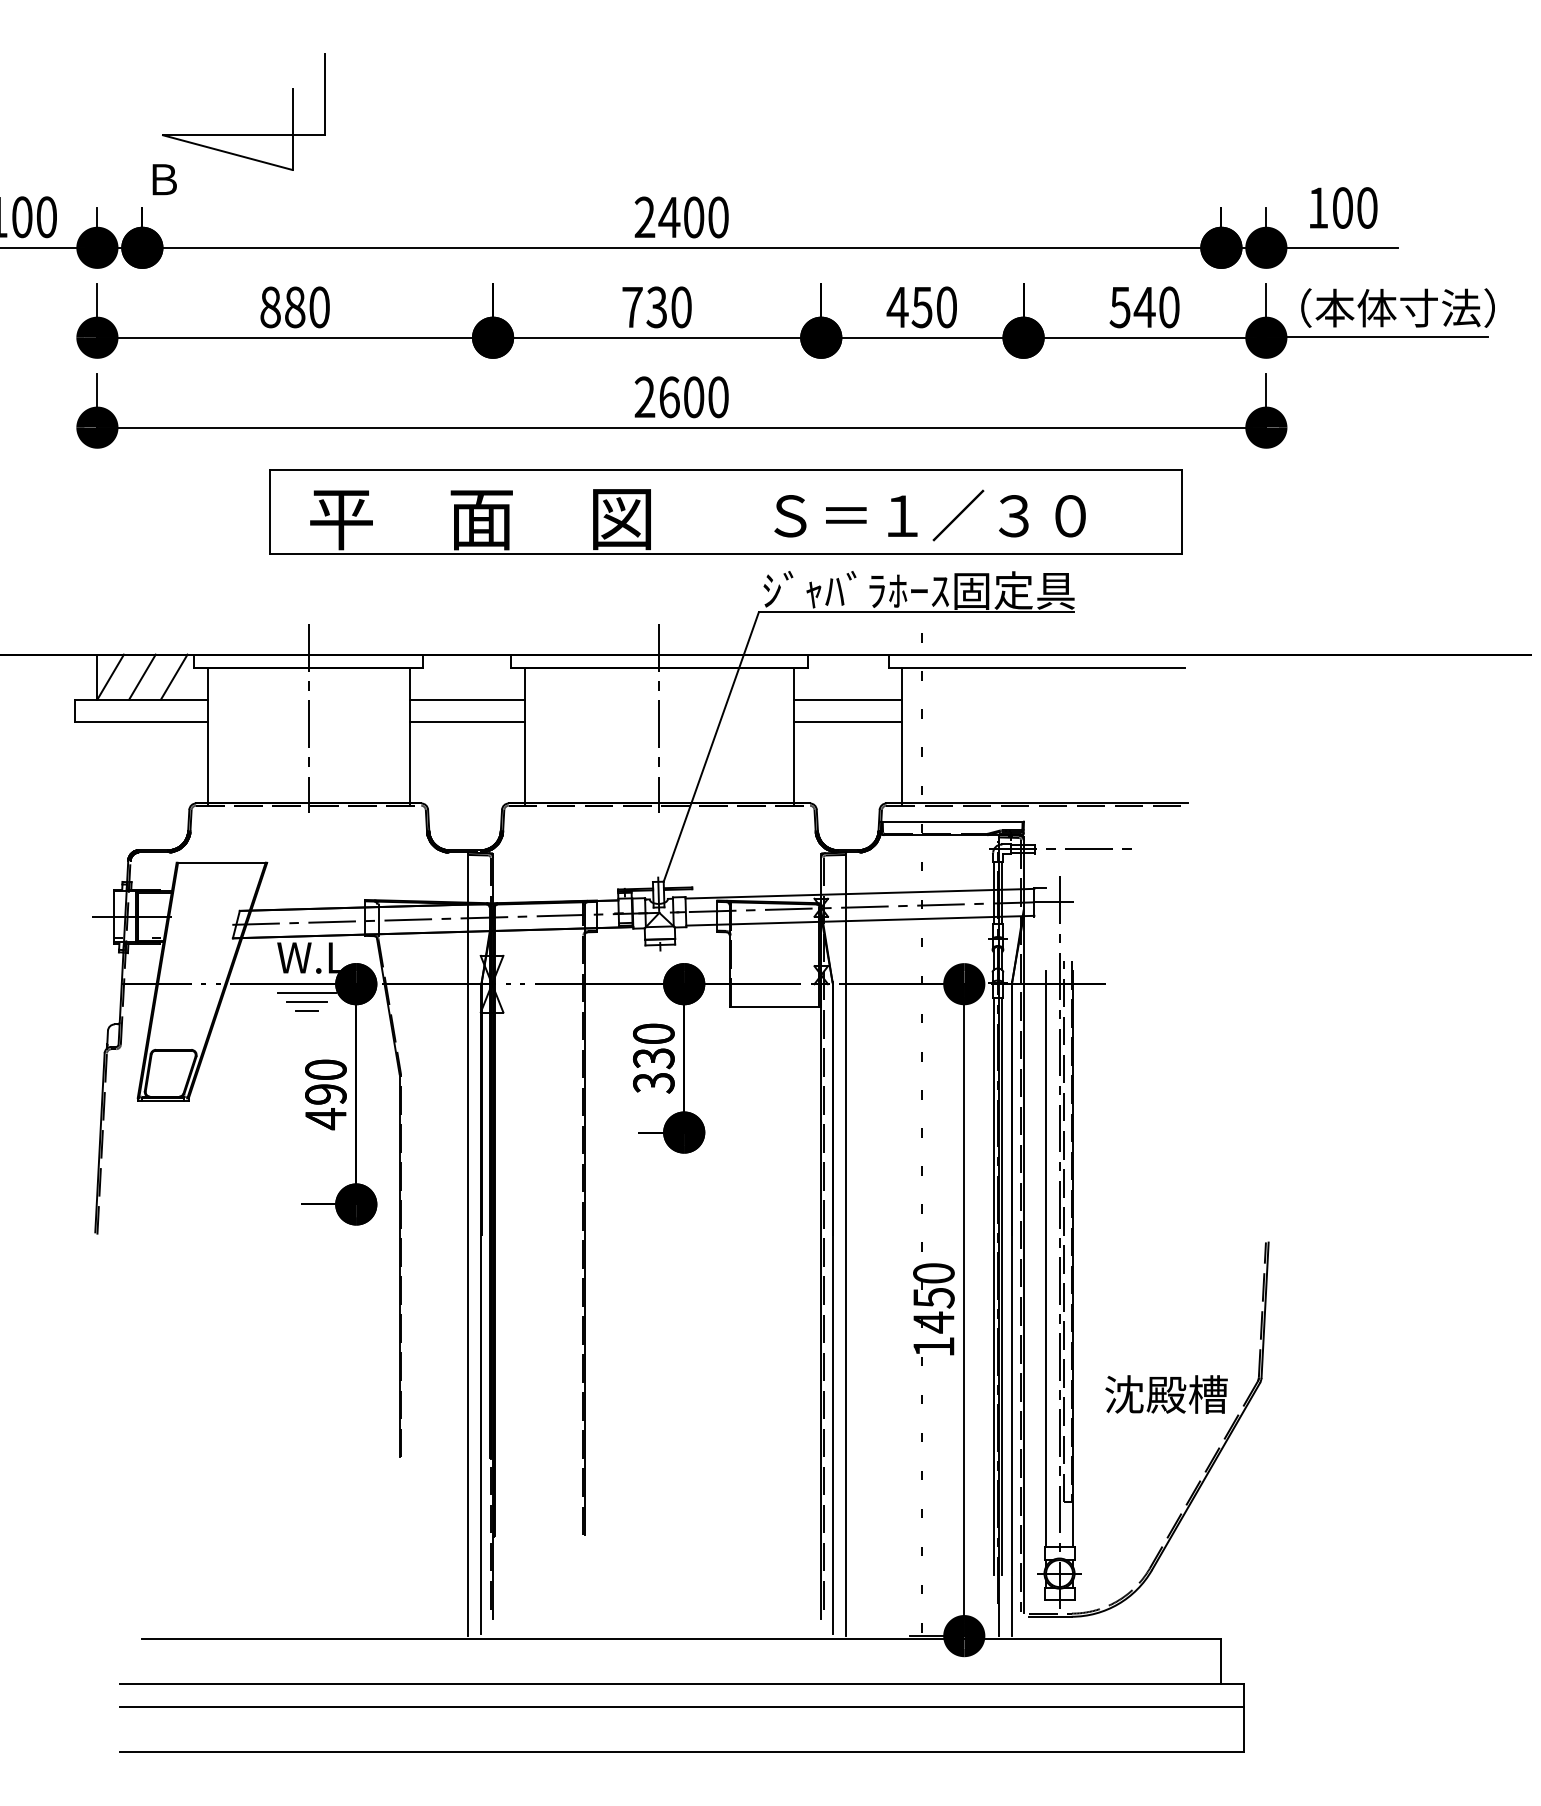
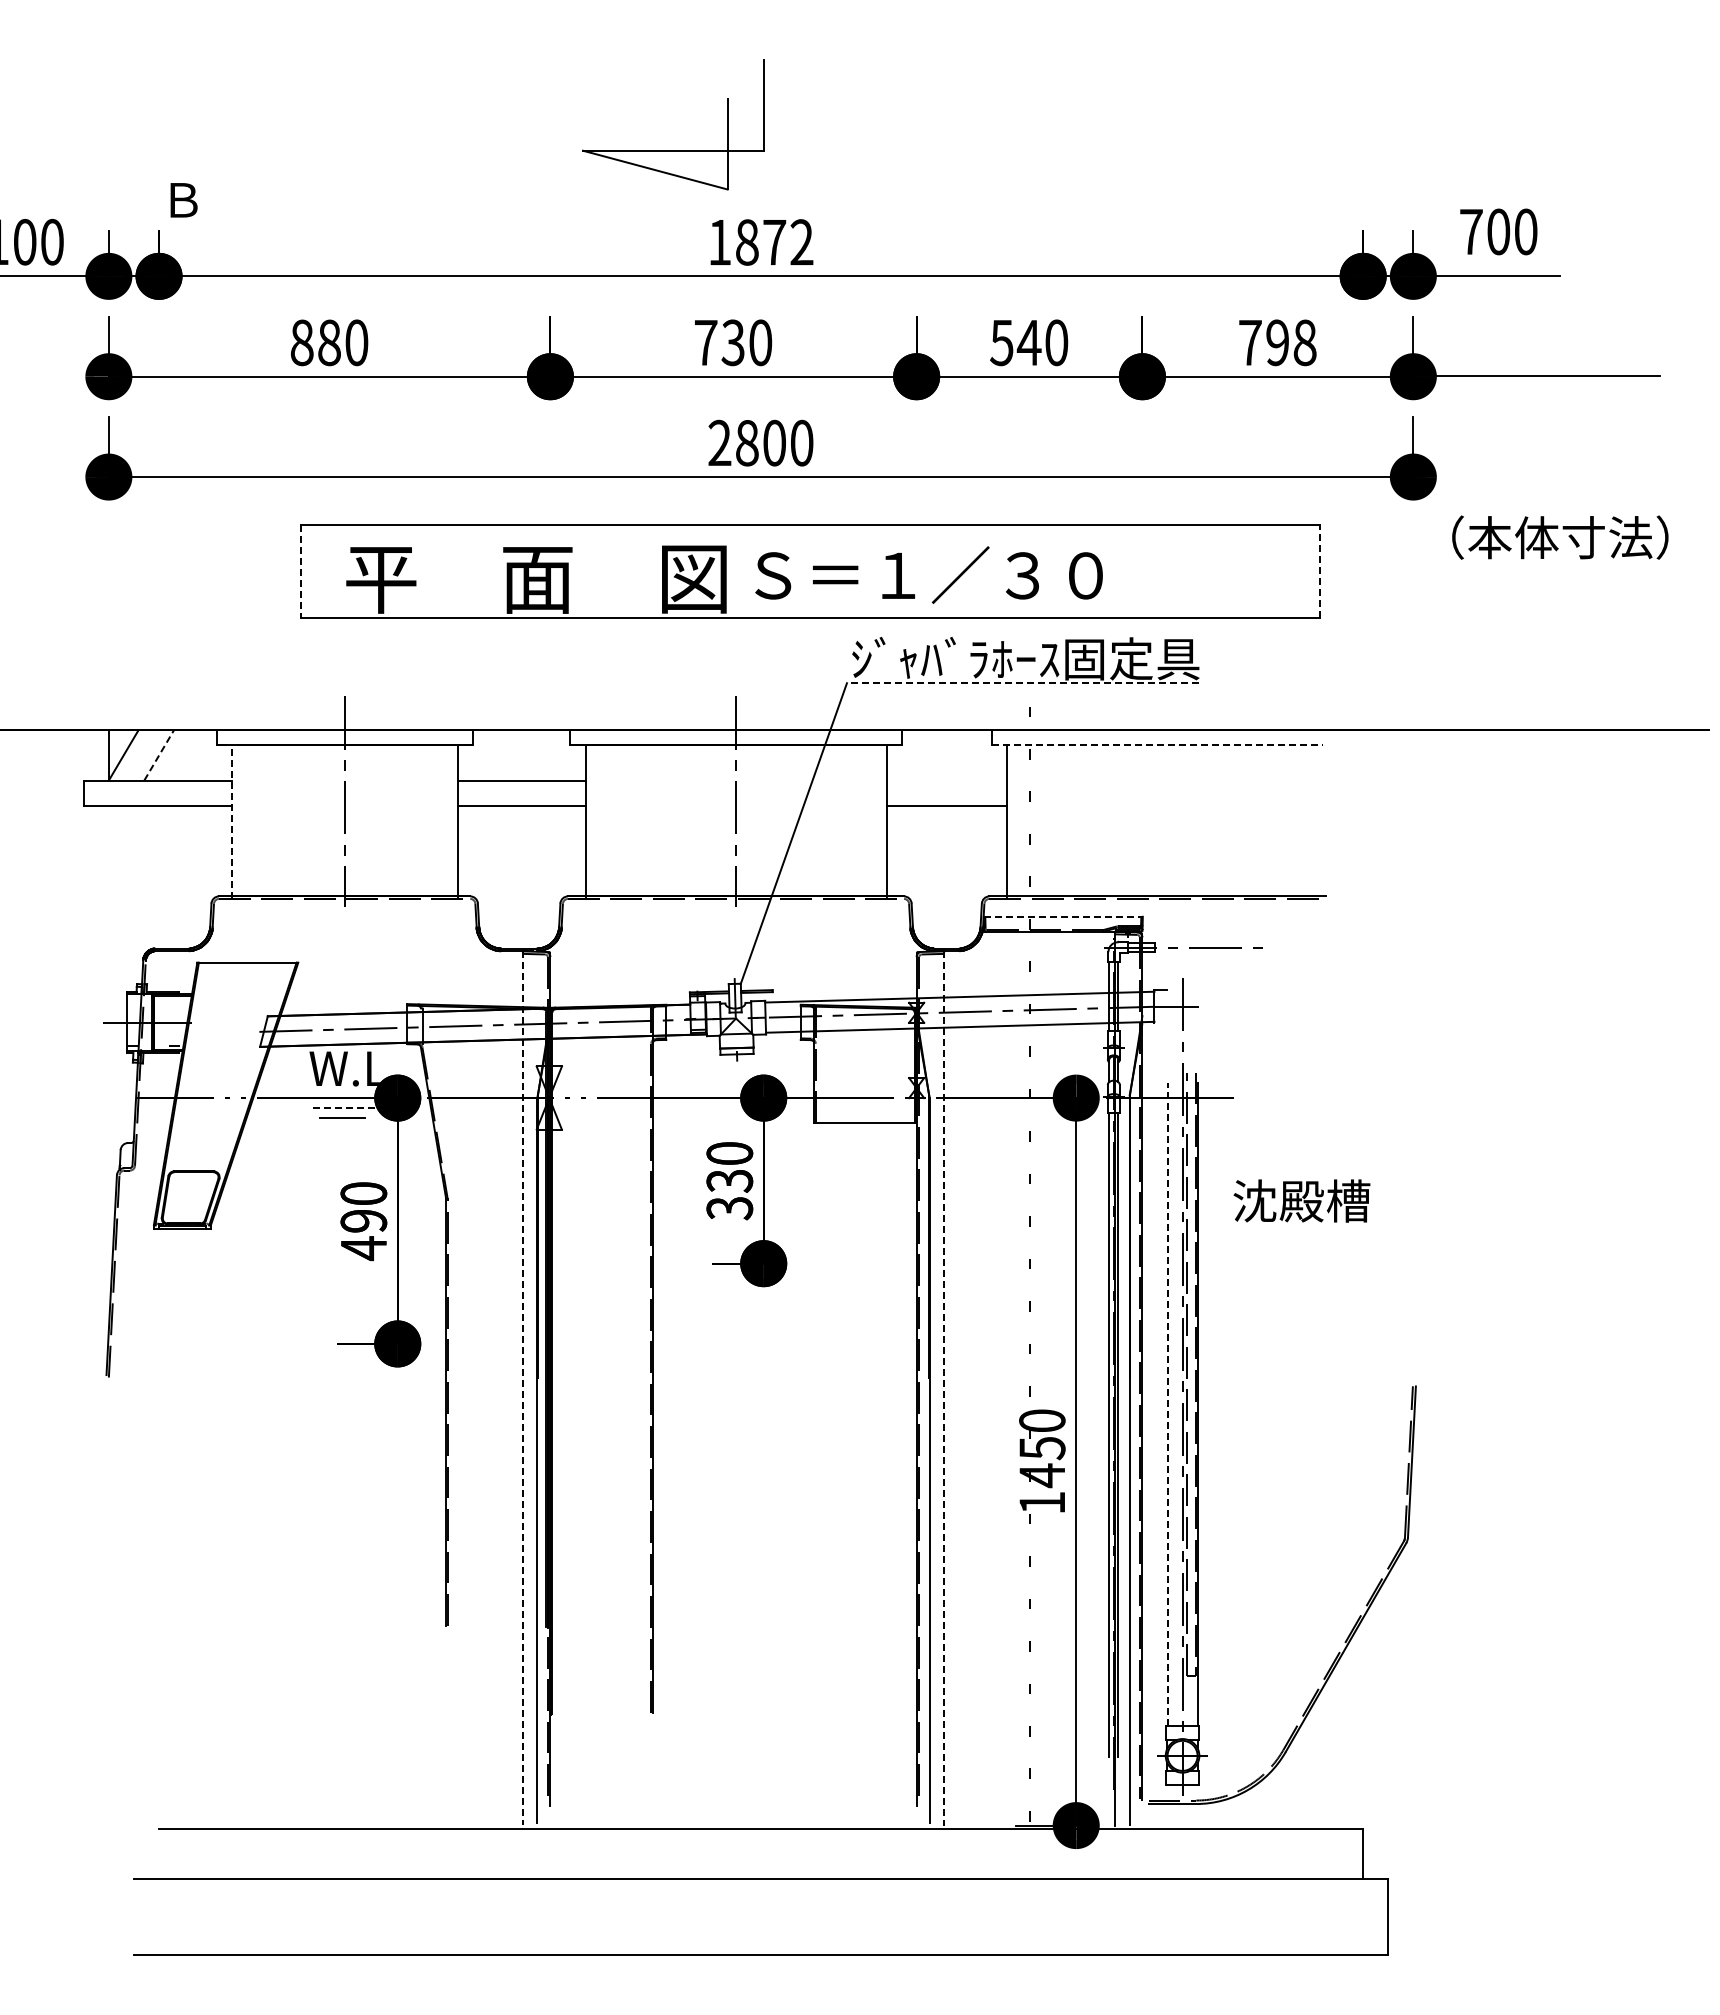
part: (244, 135) -> (673, 150), moved
text: (1318, 207) -> (1471, 231), 100 -> 700
text: (681, 217) -> (760, 242), 2400 -> 1872
text: (909, 307) -> (1015, 343), 450 -> 540
text: (1144, 307) -> (1277, 342), 540 -> 798
text: (1398, 307) -> (1560, 537), moved
text: (669, 396) -> (747, 442), 2600 -> 2800
line: (270, 512) -> (301, 571), solid -> dashed
line: (1182, 512) -> (1319, 571), solid -> dashed
text: (929, 514) -> (928, 574), moved
line: (916, 612) -> (1022, 683), solid -> dashed
line: (1037, 668) -> (1157, 745), solid -> dashed
line: (142, 677) -> (159, 755), solid -> dashed
line: (174, 677) -> (194, 755), removed
line: (848, 699) -> (946, 780), removed
line: (207, 737) -> (231, 822), solid -> dashed
line: (952, 821) -> (1063, 916), solid -> dashed
line: (306, 993) -> (342, 1108), solid -> dashed
line: (306, 1011) -> (342, 1128), removed
line: (468, 1244) -> (522, 1388), solid -> dashed
line: (846, 1244) -> (944, 1388), solid -> dashed
line: (1046, 1258) -> (1167, 1404), solid -> dashed
text: (1166, 1394) -> (1301, 1200), moved
line: (681, 1706) -> (760, 1904), removed

